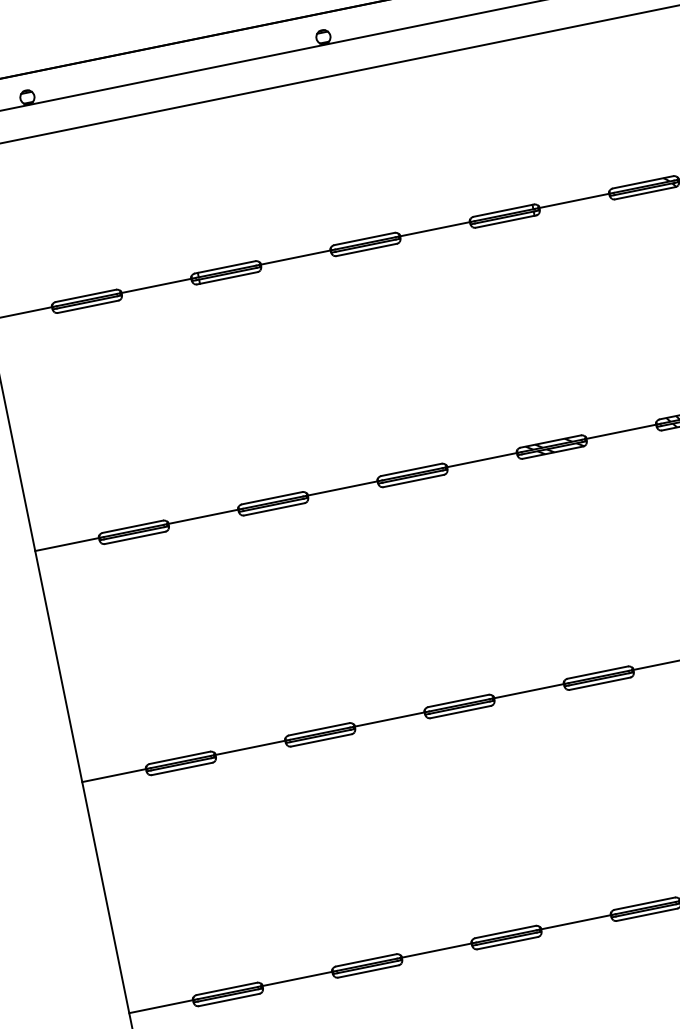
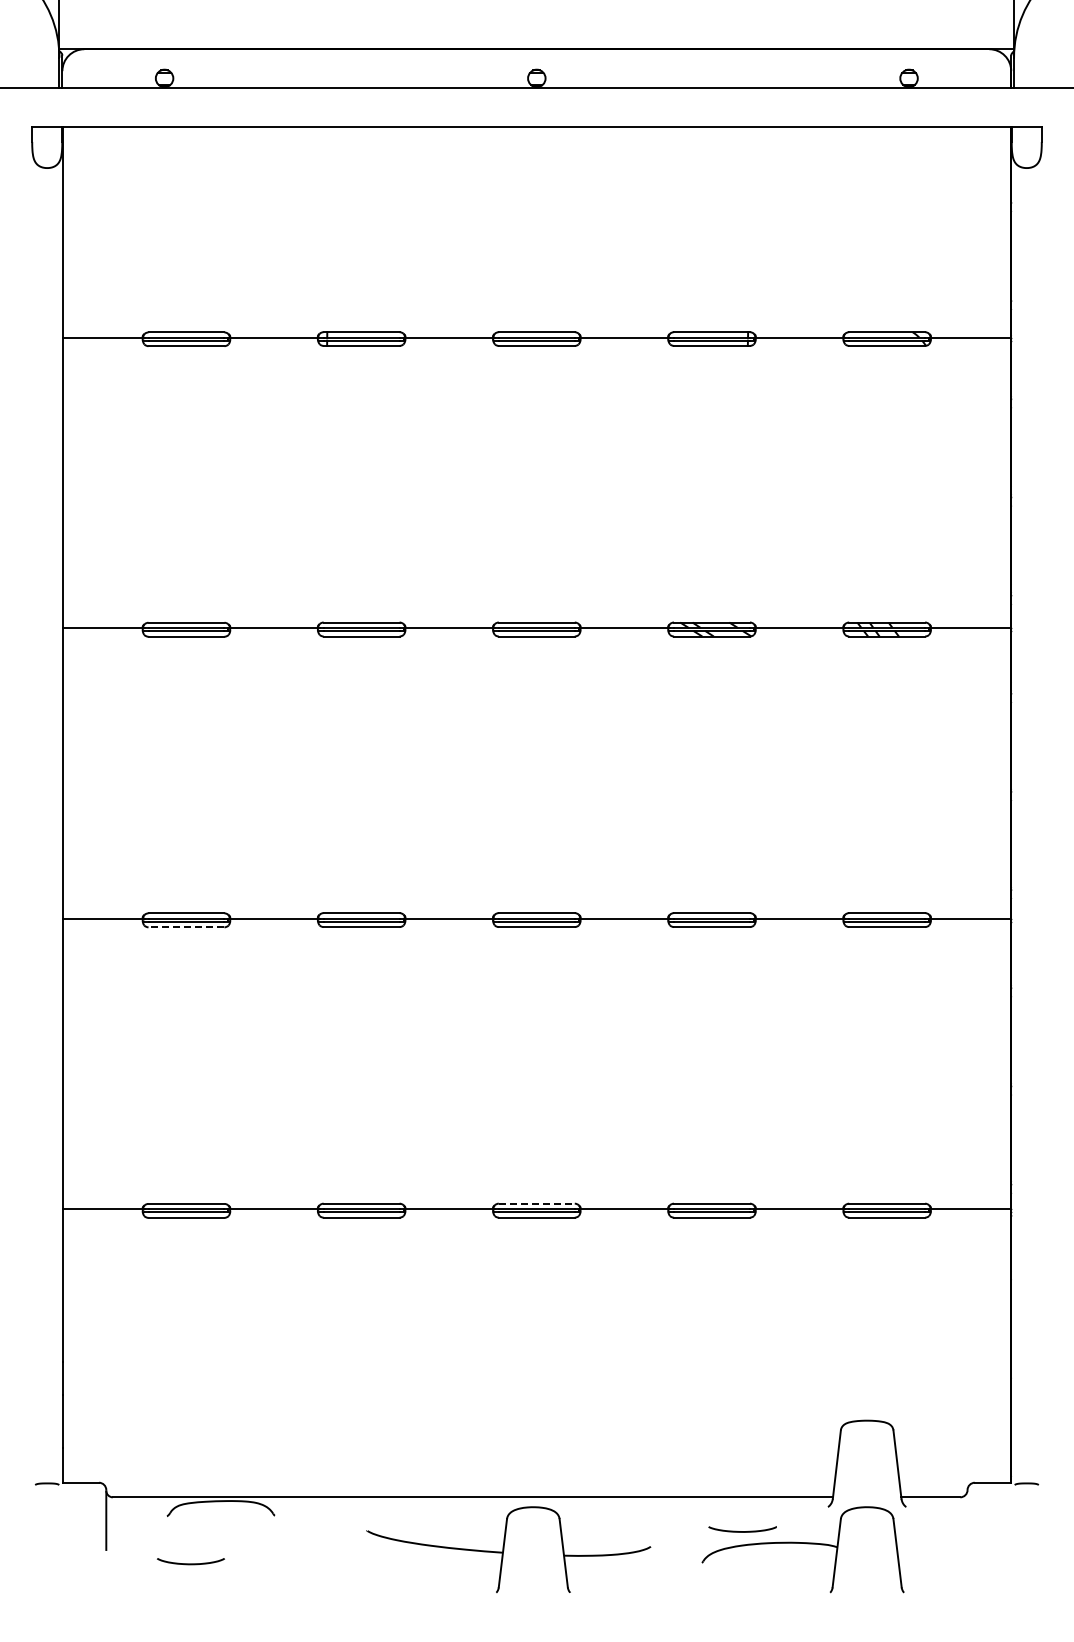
line: (182, 769) -> (186, 927), solid -> dashed
line: (505, 931) -> (536, 1203), solid -> dashed

